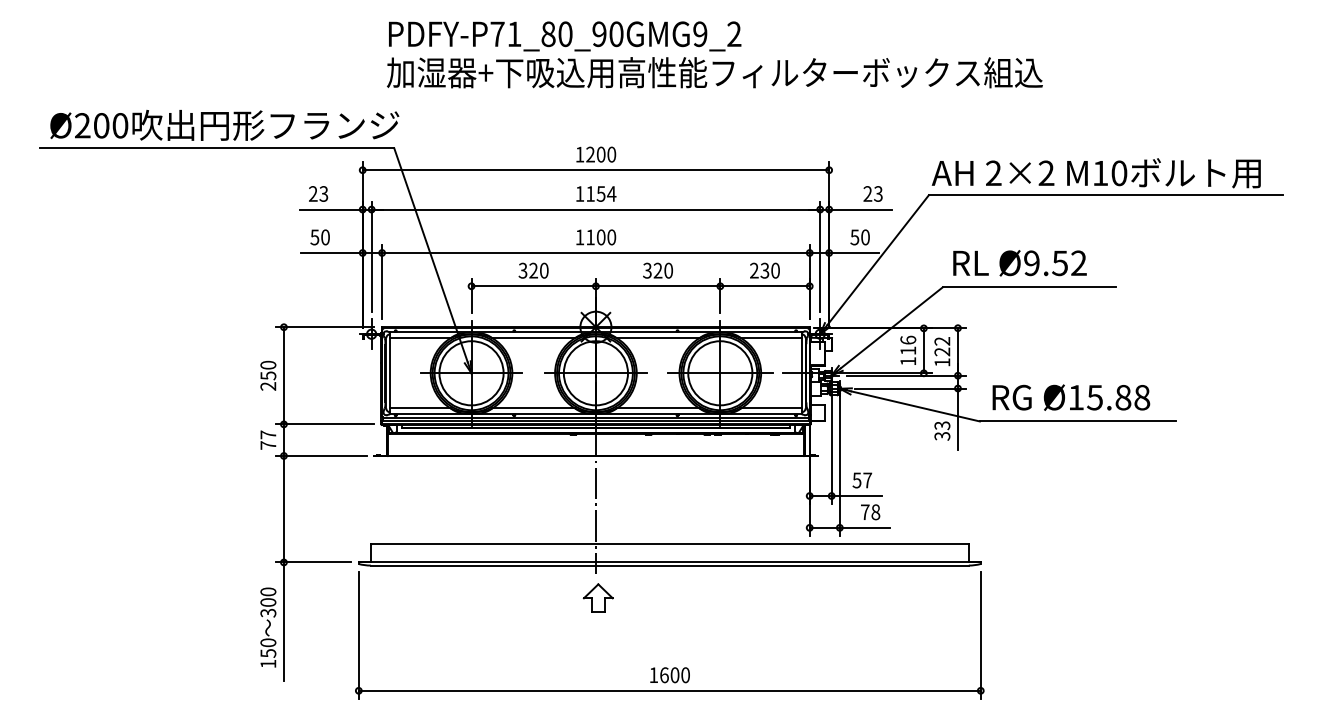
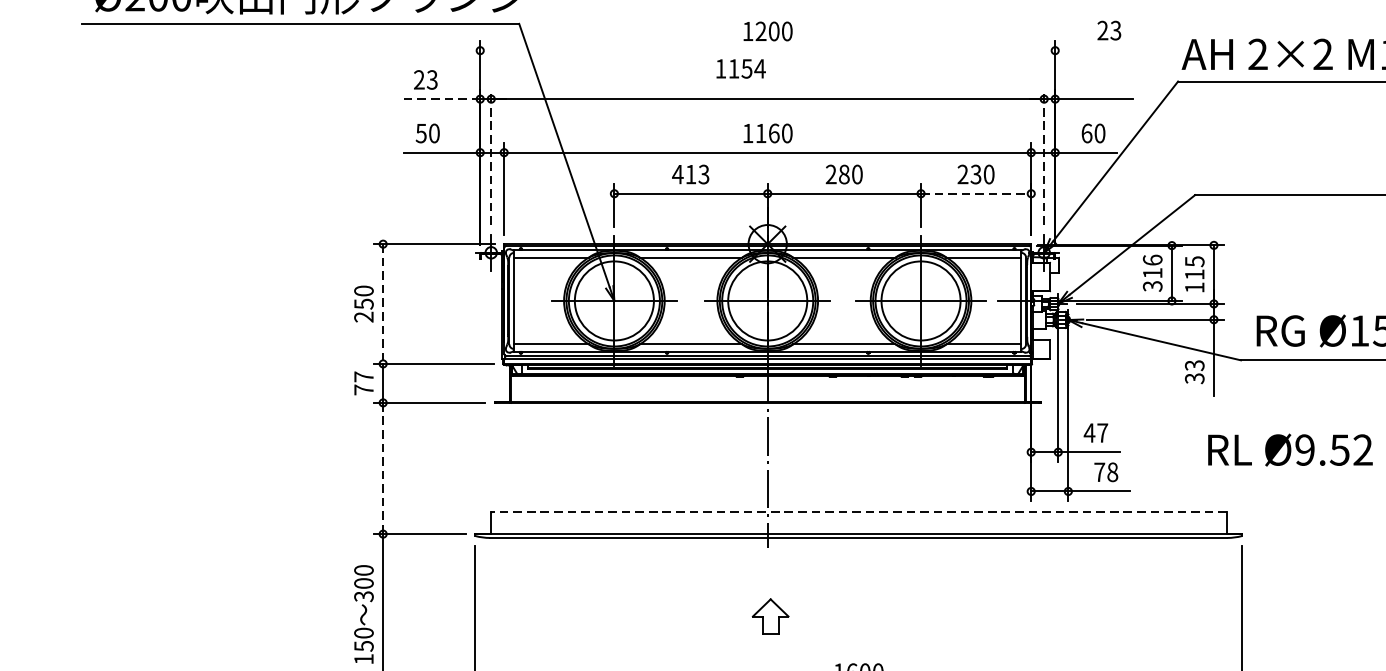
line: (595, 170) -> (767, 51), removed
text: (596, 193) -> (741, 68), moved
text: (872, 193) -> (1108, 30), moved
line: (331, 209) -> (441, 99), solid -> dashed
text: (601, 237) -> (774, 133), 1100 -> 1160
text: (854, 237) -> (1086, 133), 50 -> 60
line: (371, 256) -> (491, 157), solid -> dashed
line: (820, 256) -> (1044, 157), solid -> dashed
text: (1019, 263) -> (1289, 450), moved
text: (533, 270) -> (690, 174), 320 -> 413
text: (652, 270) -> (837, 174), 320 -> 280
line: (765, 286) -> (976, 193), solid -> dashed
text: (942, 346) -> (1194, 267), 122 -> 115
text: (908, 361) -> (1152, 286), 116 -> 316
line: (283, 375) -> (382, 303), solid -> dashed
text: (856, 480) -> (1088, 433), 57 -> 47
line: (283, 509) -> (382, 468), solid -> dashed
line: (669, 544) -> (858, 511), solid -> dashed
part: (597, 597) -> (769, 615), moved

